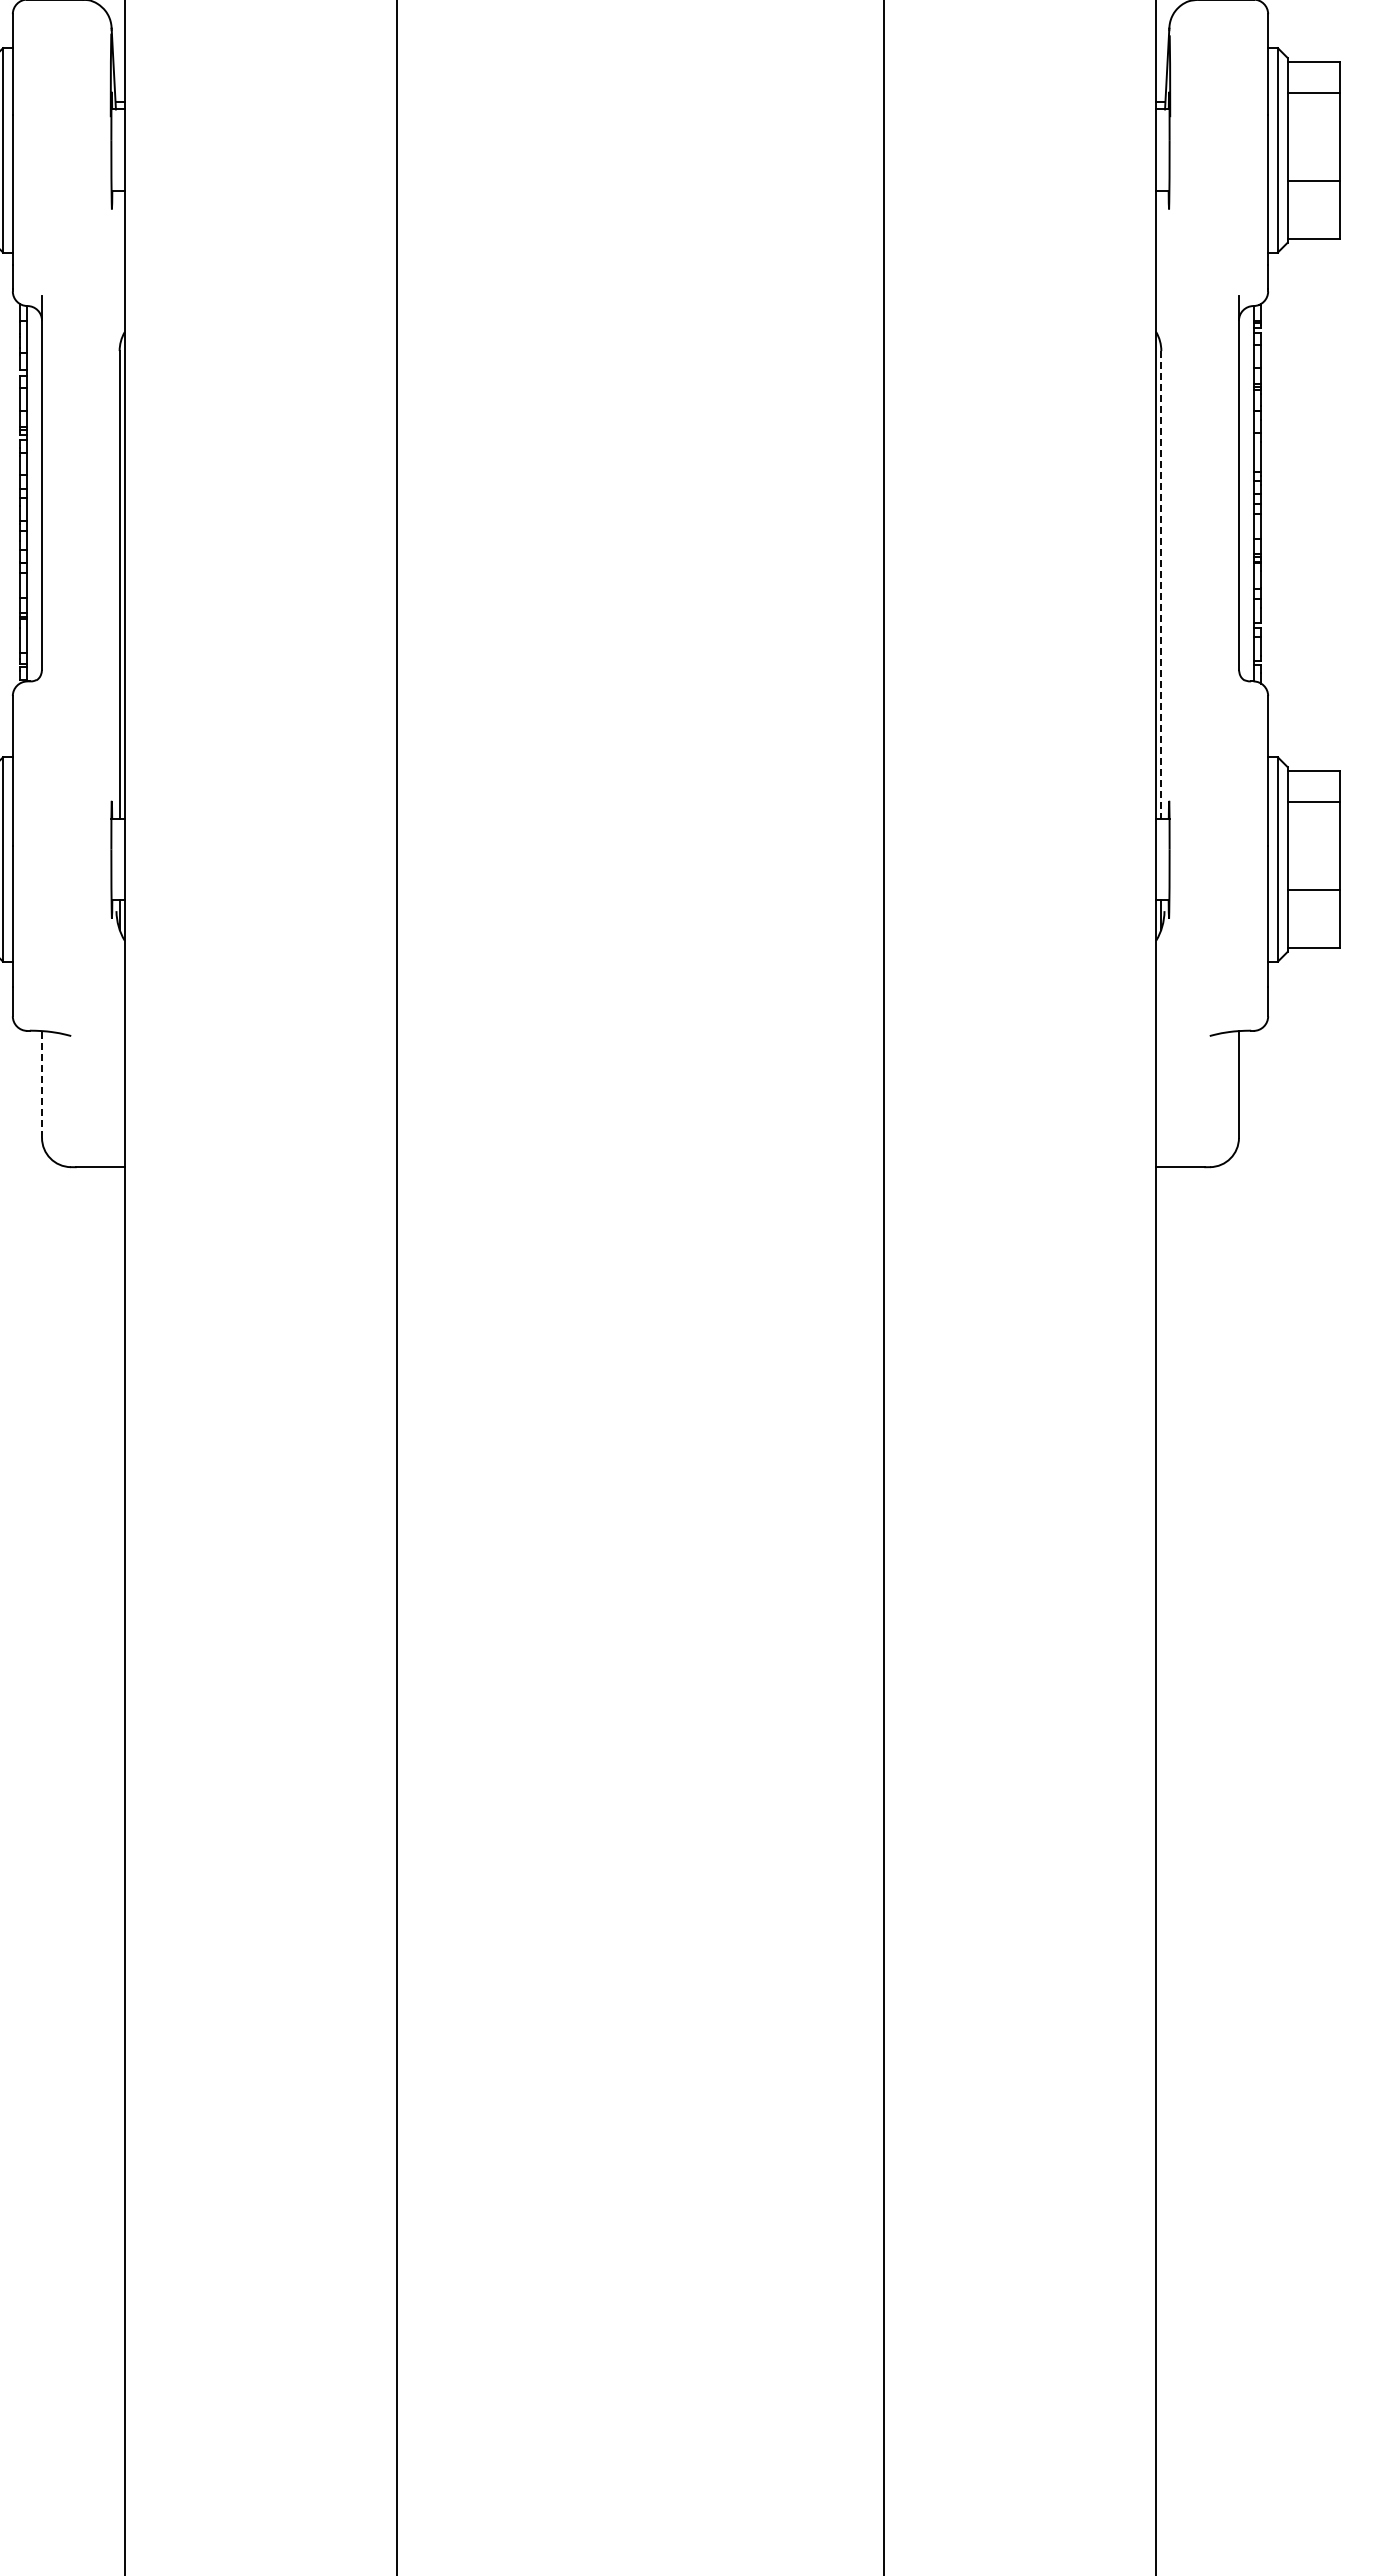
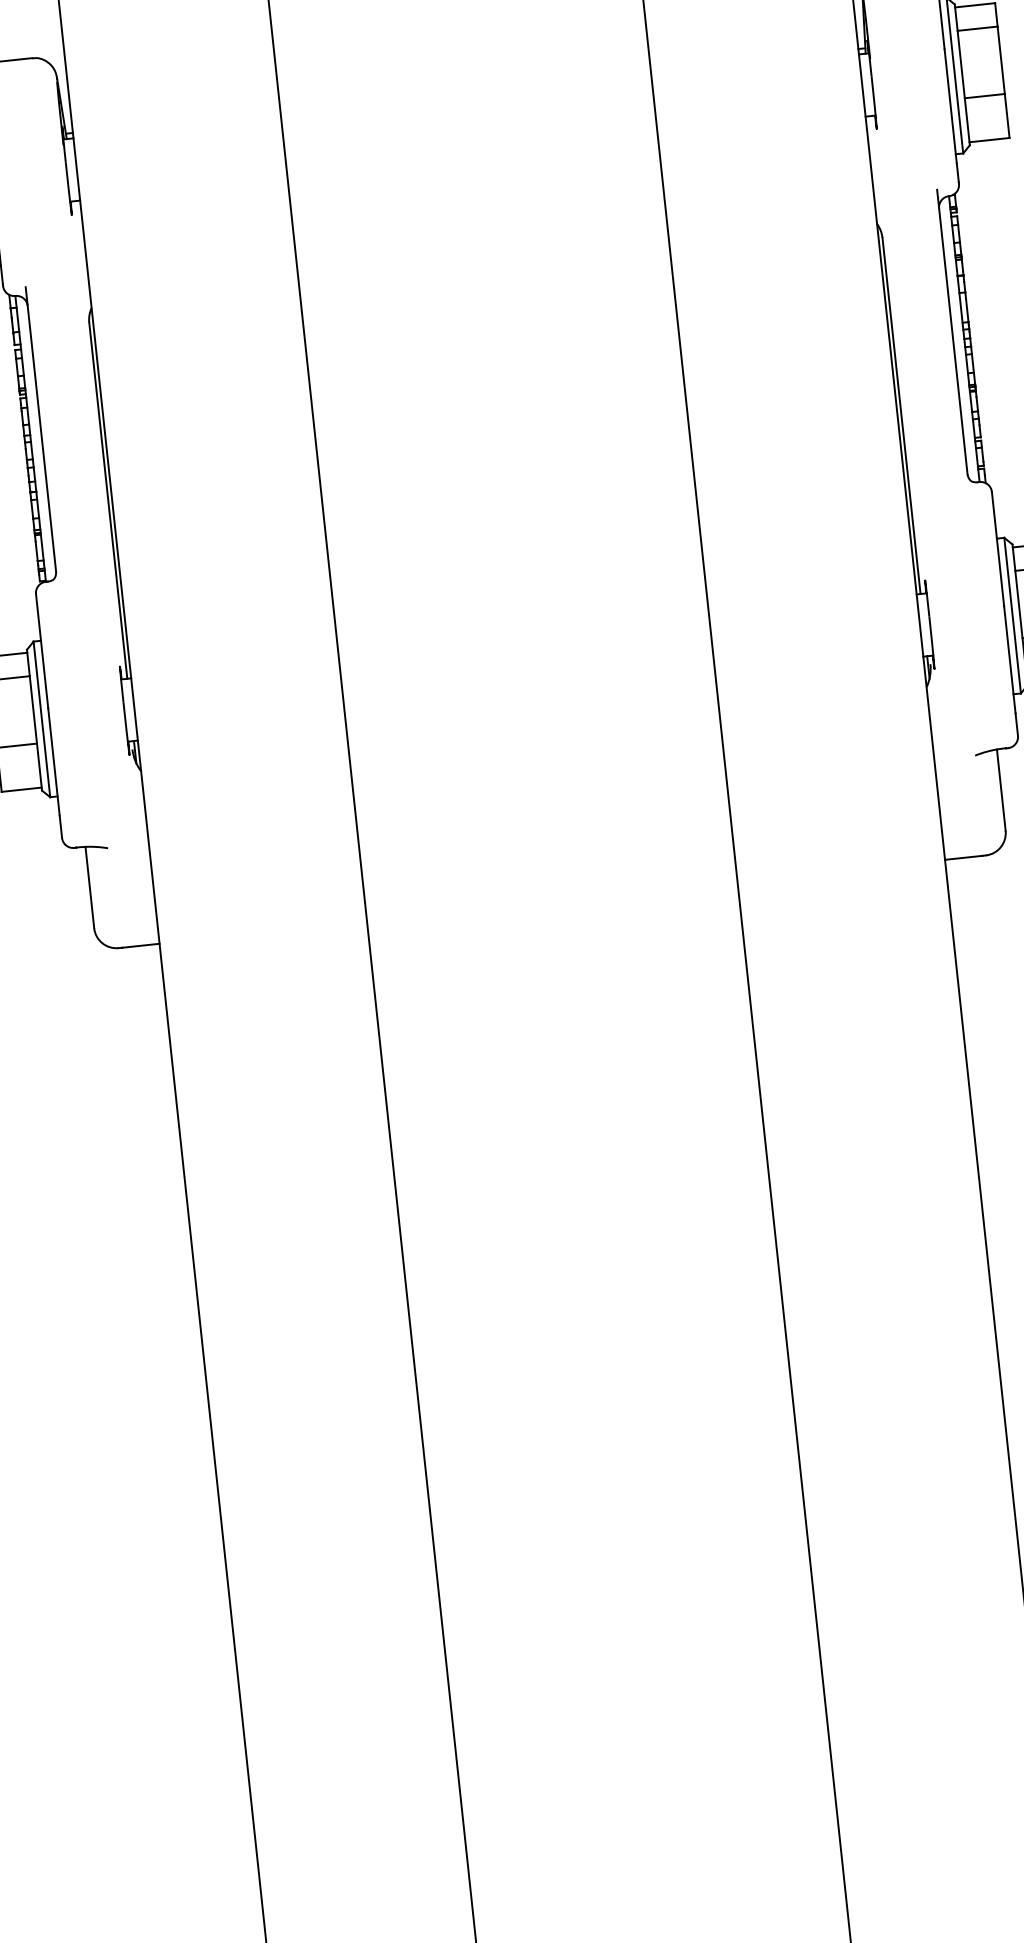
line: (1161, 584) -> (901, 415), dashed -> solid
line: (42, 1084) -> (90, 887), dashed -> solid

